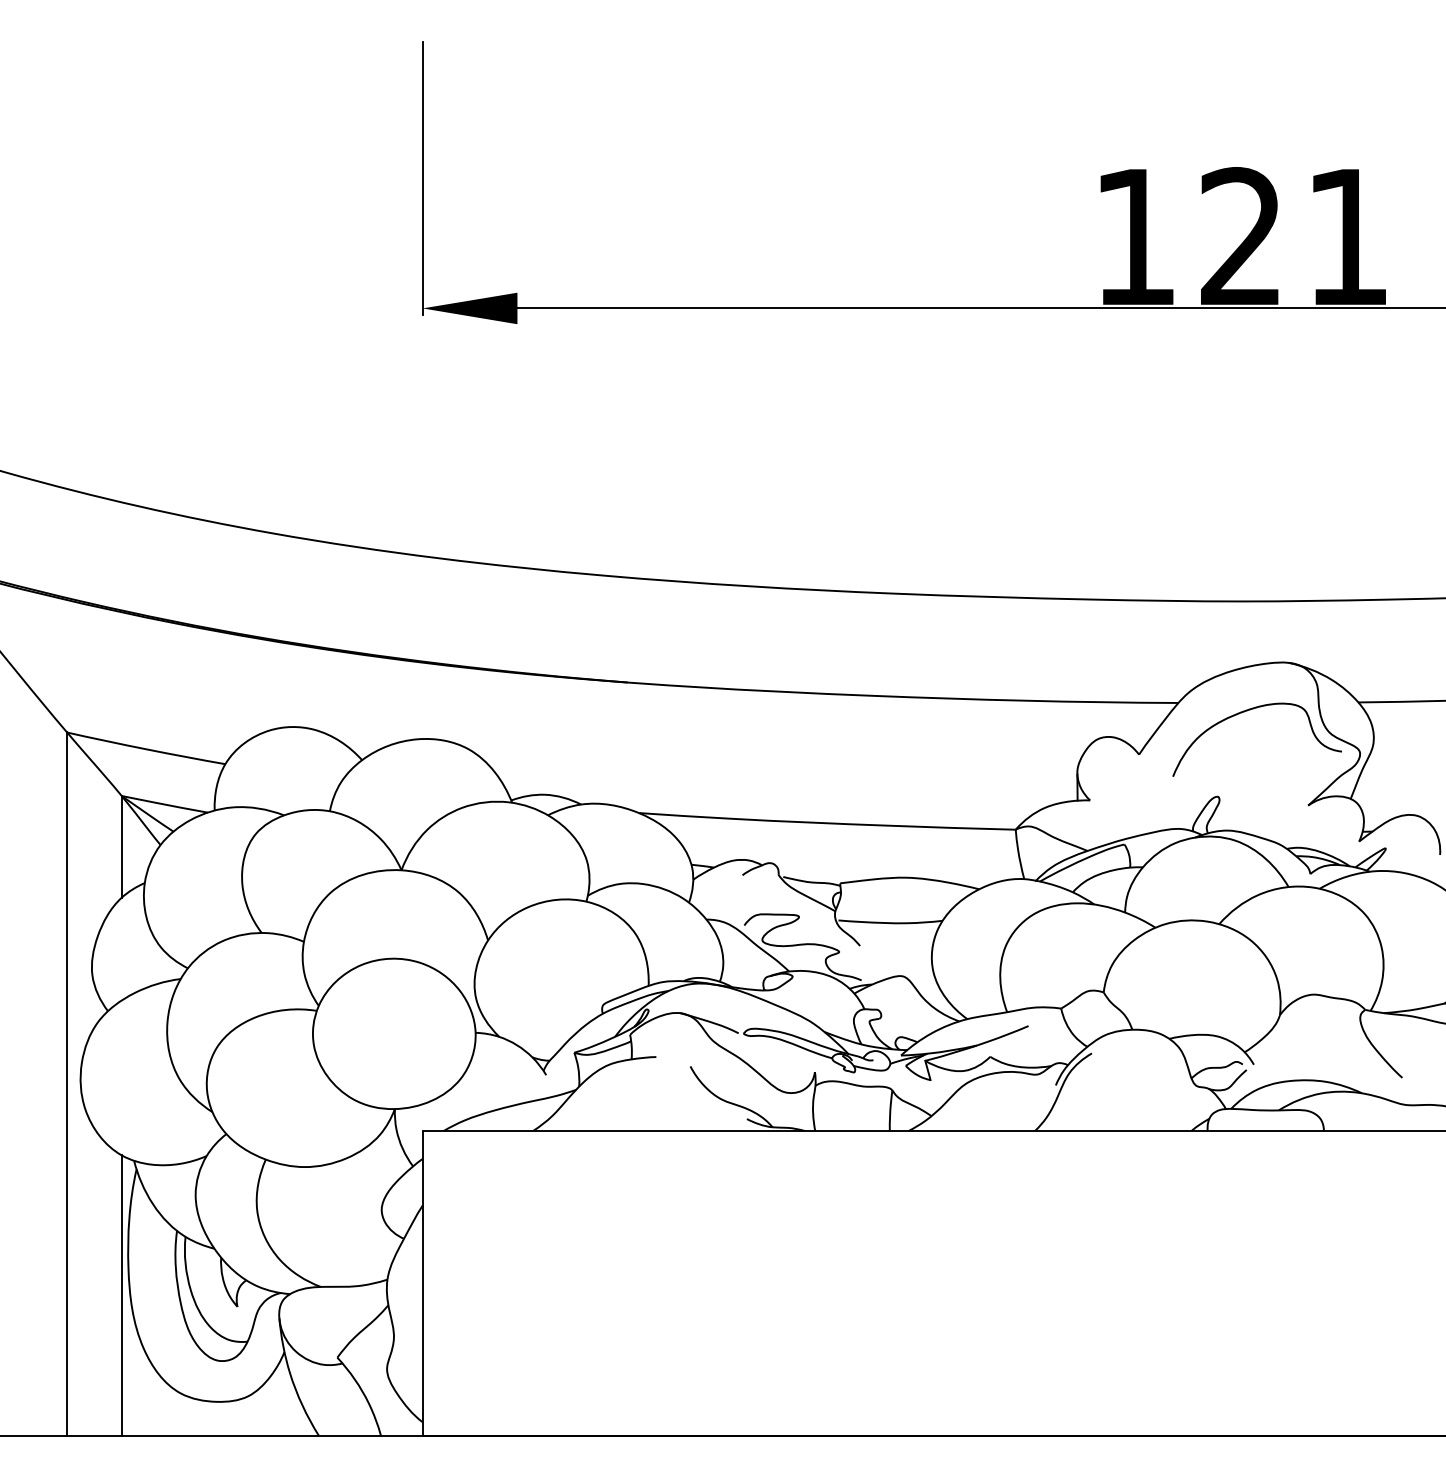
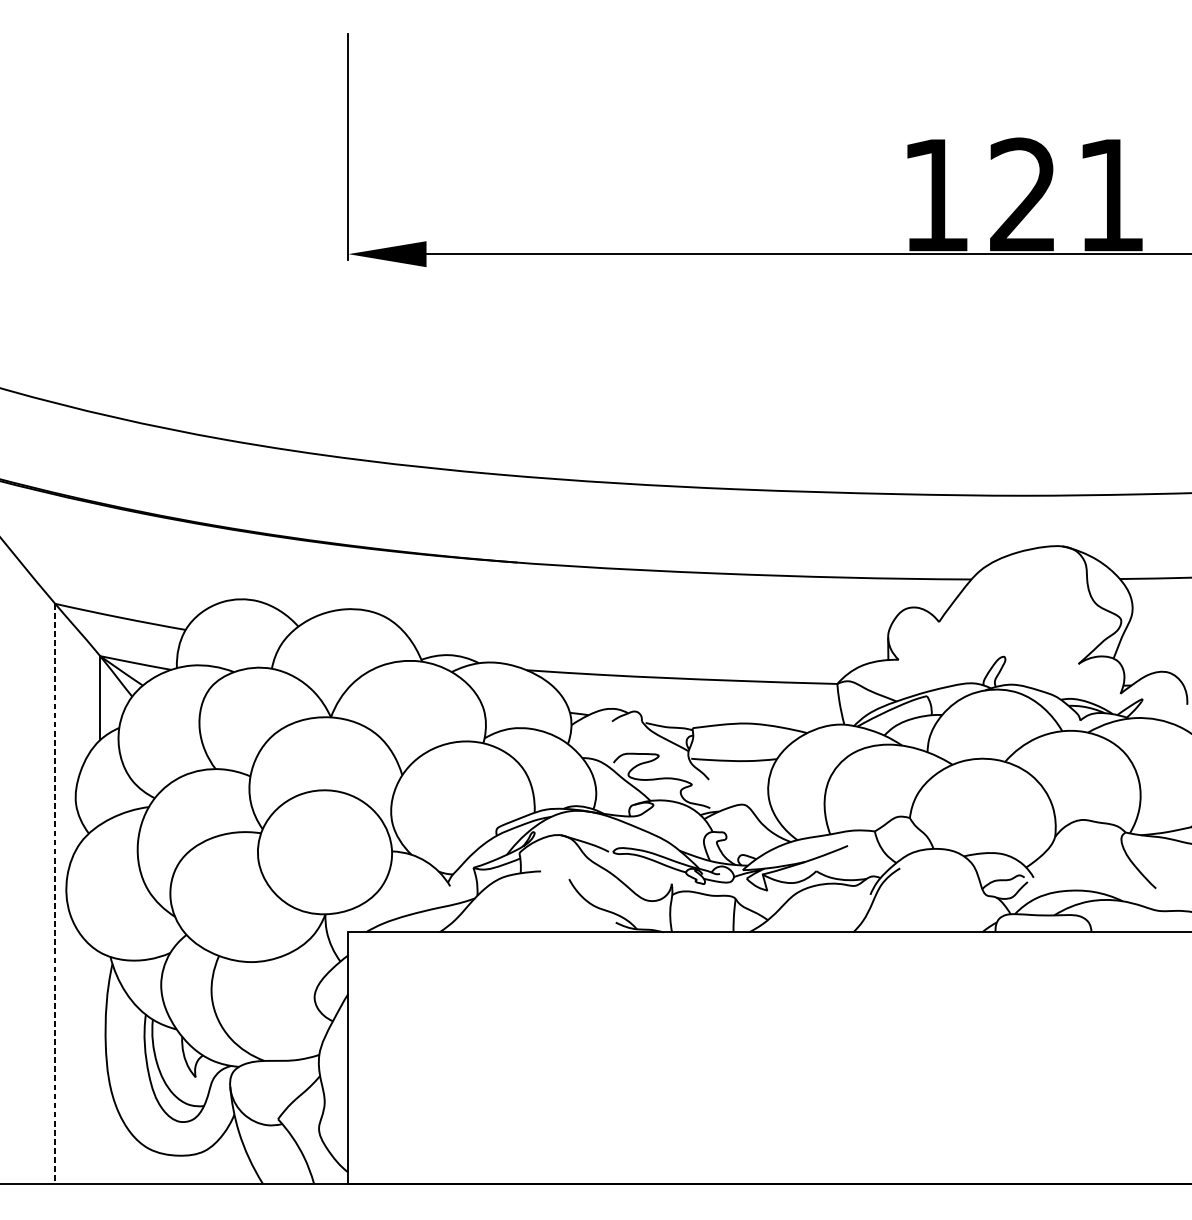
curve: (1247, 711) -> (1028, 586), removed
line: (66, 1084) -> (54, 894), solid -> dashed
line: (121, 1295) -> (100, 1068), removed

